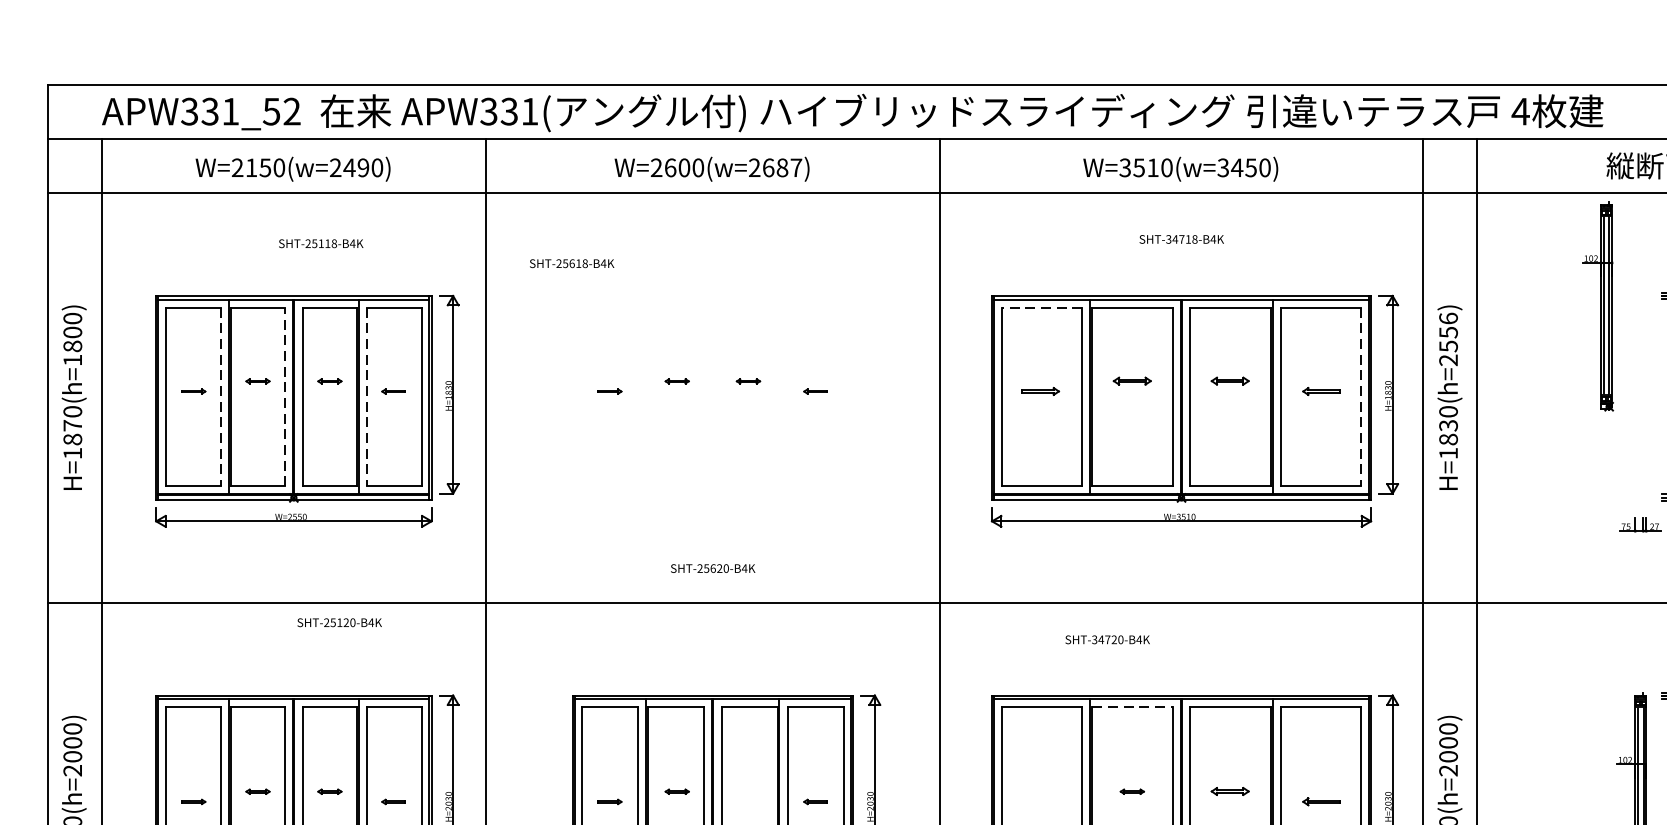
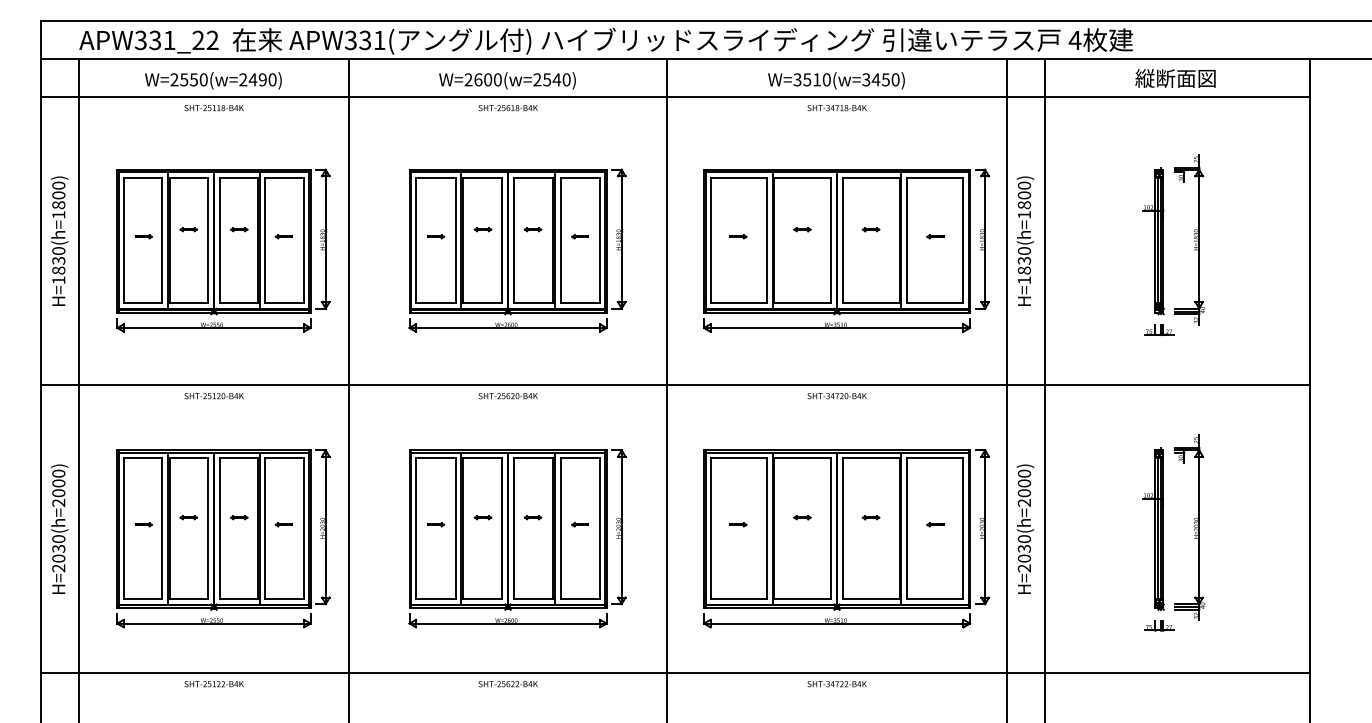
text: (271, 111) -> (198, 40), APW331_52 -> APW331_22
text: (251, 167) -> (184, 79), W=2150(w=2490) -> W=2550(w=2490)
text: (781, 167) -> (556, 79), W=2600(w=2687) -> W=2600(w=2540)
text: (1180, 240) -> (836, 108), moved
text: (320, 244) -> (213, 108), moved
text: (571, 264) -> (507, 108), moved
line: (1041, 306) -> (738, 177), dashed -> solid
part: (1598, 306) -> (1153, 241), moved
text: (1447, 338) -> (1023, 199), H=1830(h=2556) -> H=1830(h=1800)
part: (1132, 381) -> (802, 229), size x0.62
part: (1229, 381) -> (870, 229), size x0.62
part: (1041, 391) -> (738, 236), size x0.62
part: (1321, 391) -> (935, 236), size x0.62
line: (220, 396) -> (162, 240), dashed -> solid
line: (284, 396) -> (207, 240), dashed -> solid
line: (367, 396) -> (265, 240), dashed -> solid
line: (1361, 396) -> (963, 240), dashed -> solid
part: (726, 410) -> (517, 250), added
text: (72, 425) -> (58, 260), H=1870(h=1800) -> H=1830(h=1800)
text: (712, 569) -> (507, 396), moved
text: (338, 623) -> (213, 396), moved
text: (1106, 640) -> (836, 396), moved
line: (1133, 707) -> (803, 458), dashed -> solid
part: (747, 791) -> (532, 517), added
part: (1229, 791) -> (870, 517), size x0.62
part: (1041, 801) -> (738, 524), added
part: (1321, 801) -> (935, 524), size x0.62

